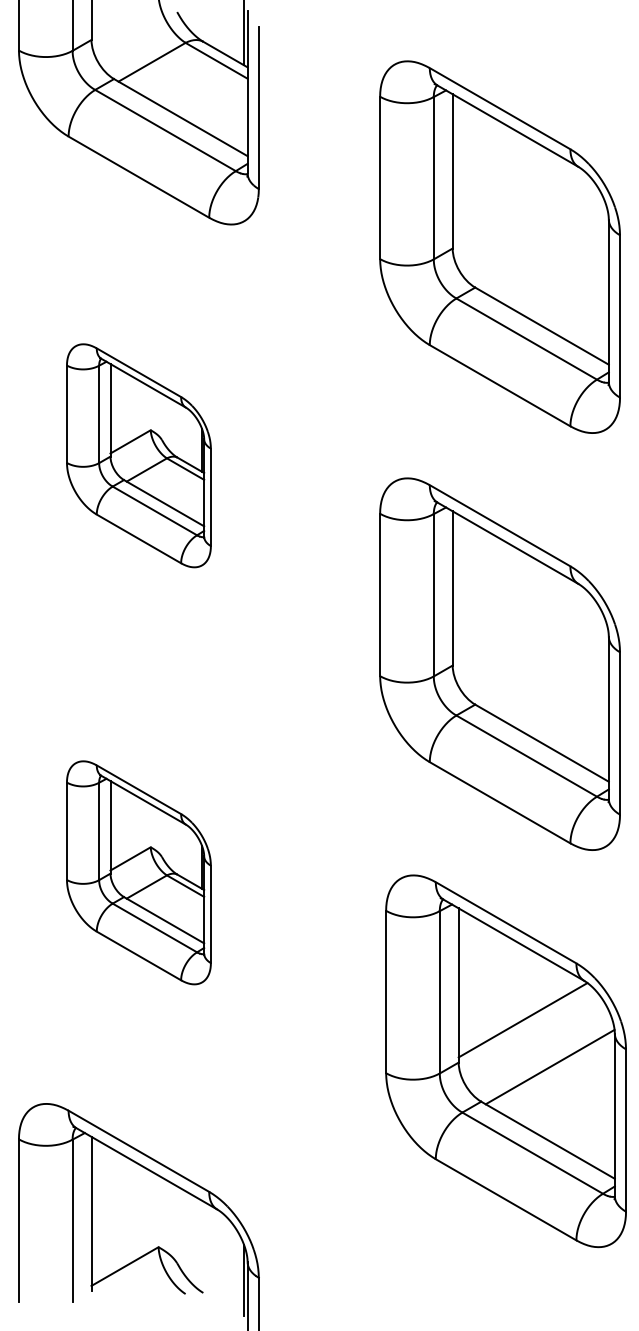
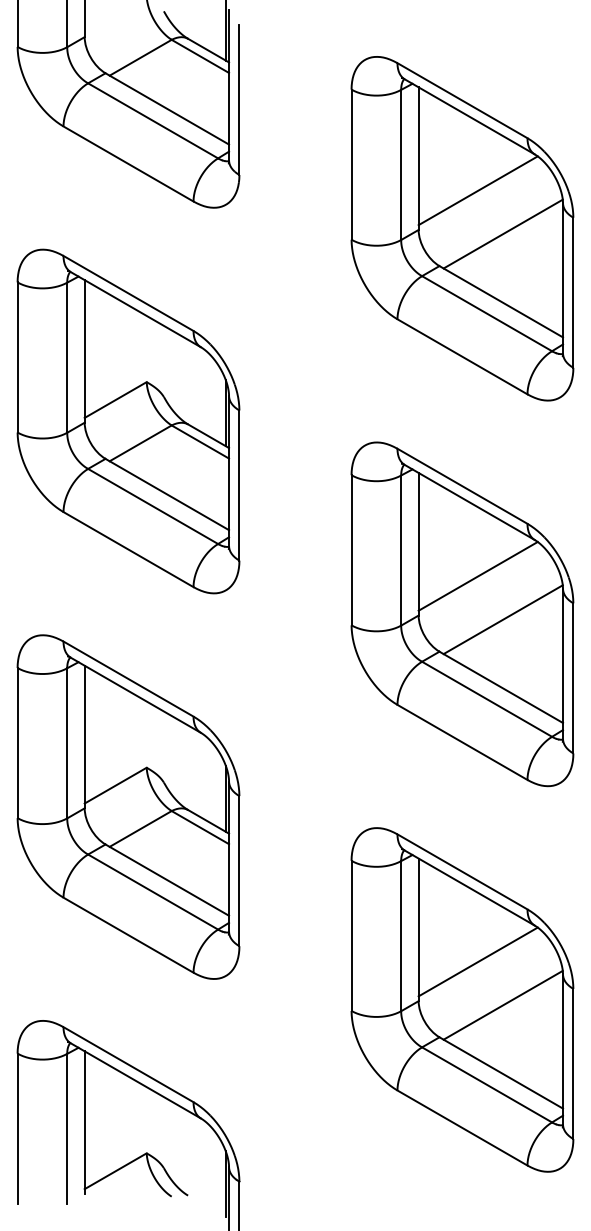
line: (516, 205) -> (477, 190), added
line: (543, 252) -> (502, 233), added
part: (138, 455) -> (128, 421), size x1.67
line: (516, 622) -> (477, 575), added
line: (543, 669) -> (502, 619), added
part: (138, 872) -> (128, 806), size x1.67
part: (505, 1061) -> (461, 1000), moved

